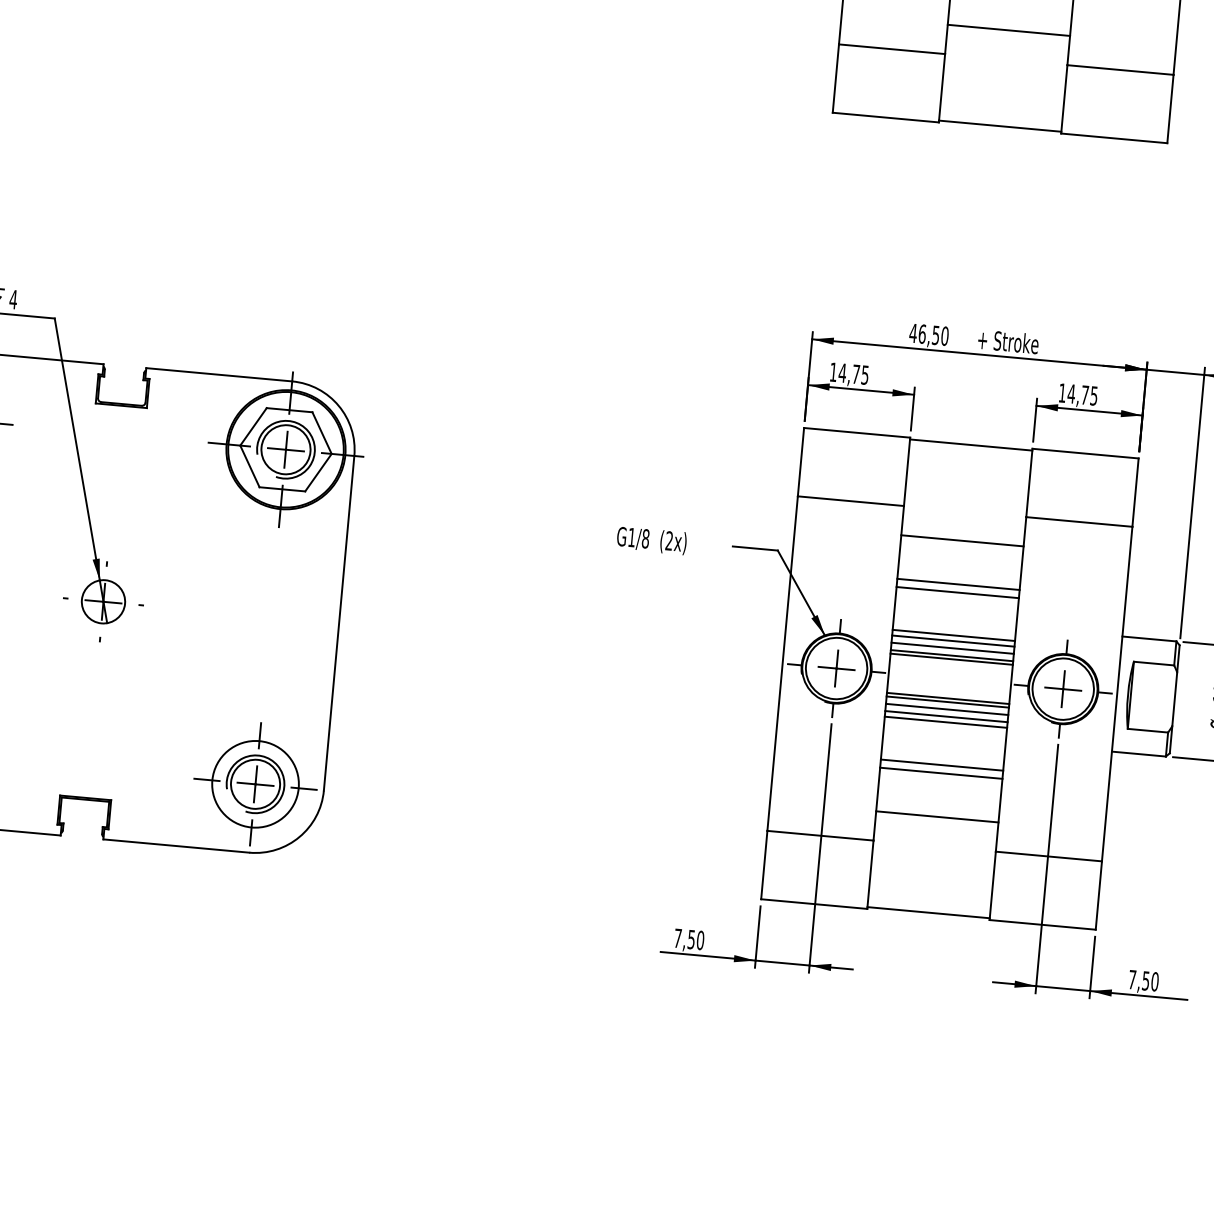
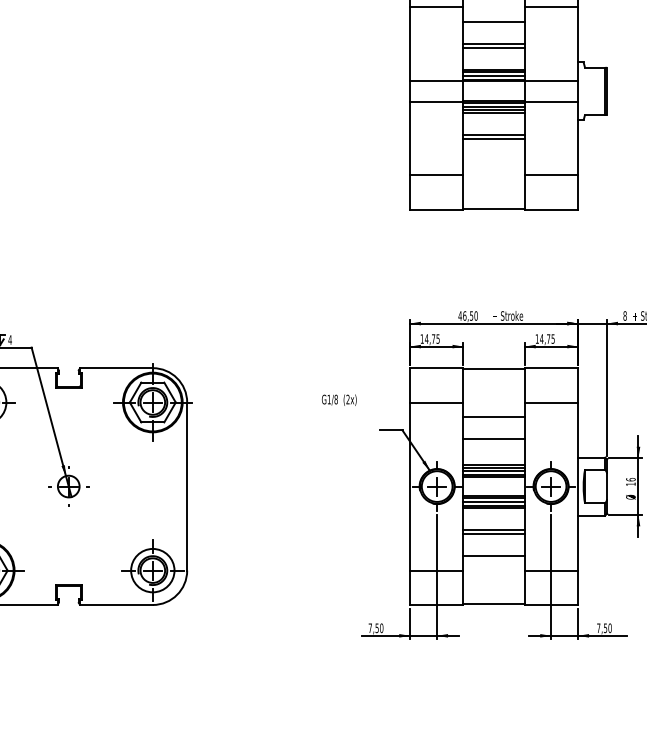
line: (1007, 29) -> (493, 160), removed
text: (652, 539) -> (339, 399), moved
line: (956, 593) -> (493, 443), removed

